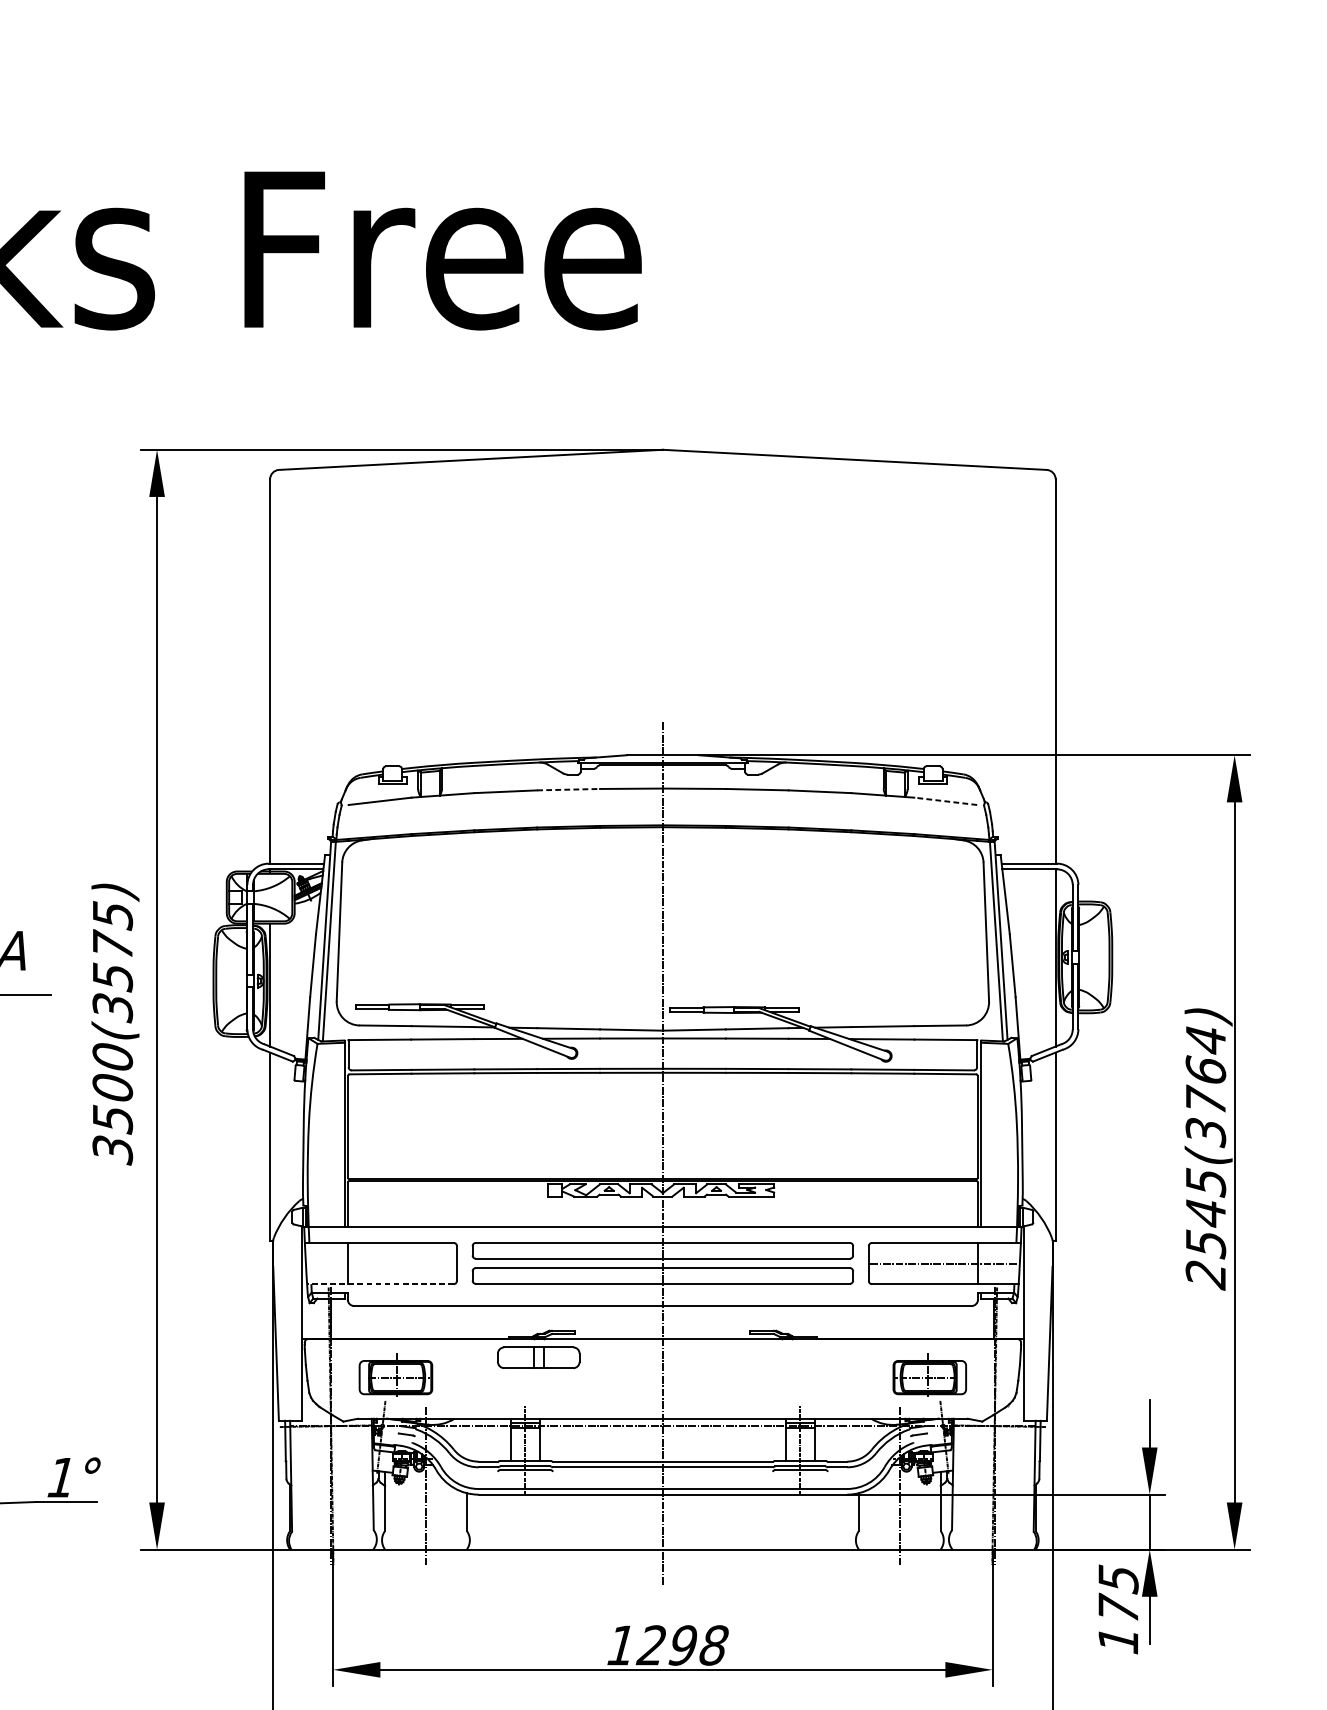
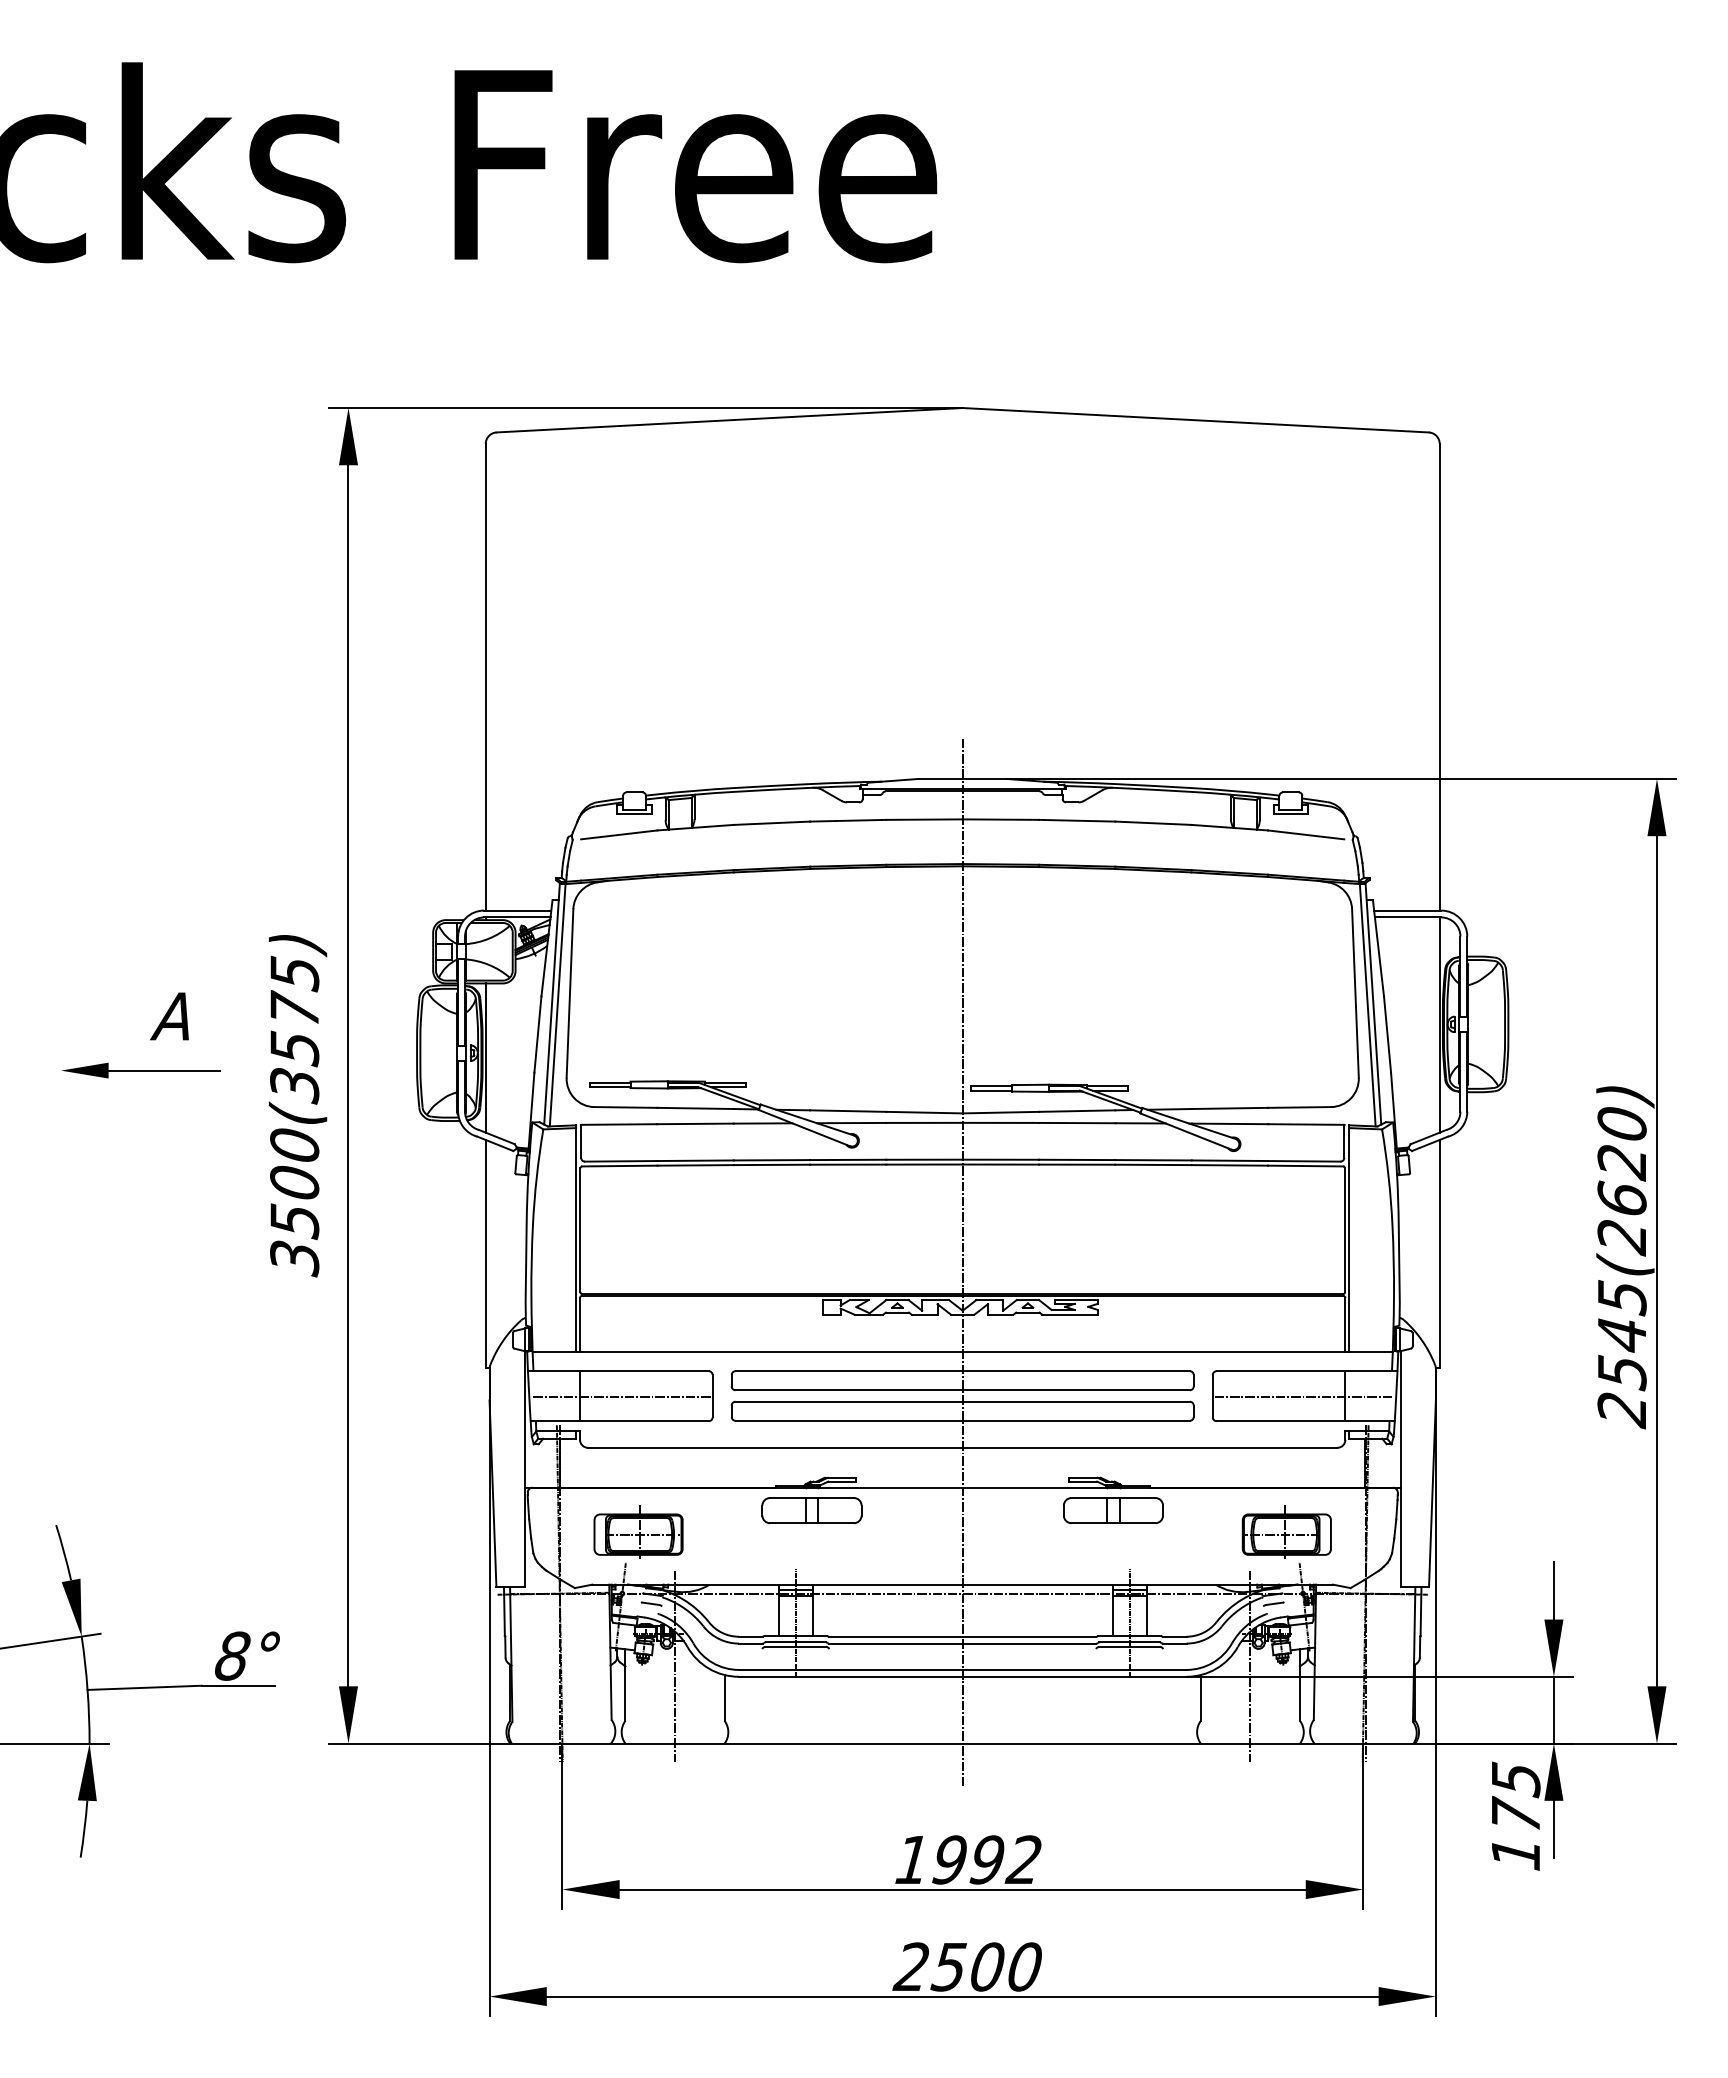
line: (568, 789) -> (848, 820), dashed -> solid
line: (945, 801) -> (1305, 834), dashed -> solid
text: (1205, 1086) -> (1621, 1181), 2545(3764) -> 2545(2620)
line: (382, 1264) -> (622, 1397), added
line: (380, 1284) -> (619, 1421), dashed -> solid
part: (787, 1357) -> (1113, 1510), added
text: (61, 1477) -> (232, 1655), 1° -> 8°
text: (681, 1645) -> (985, 1859), 1298 -> 1992

